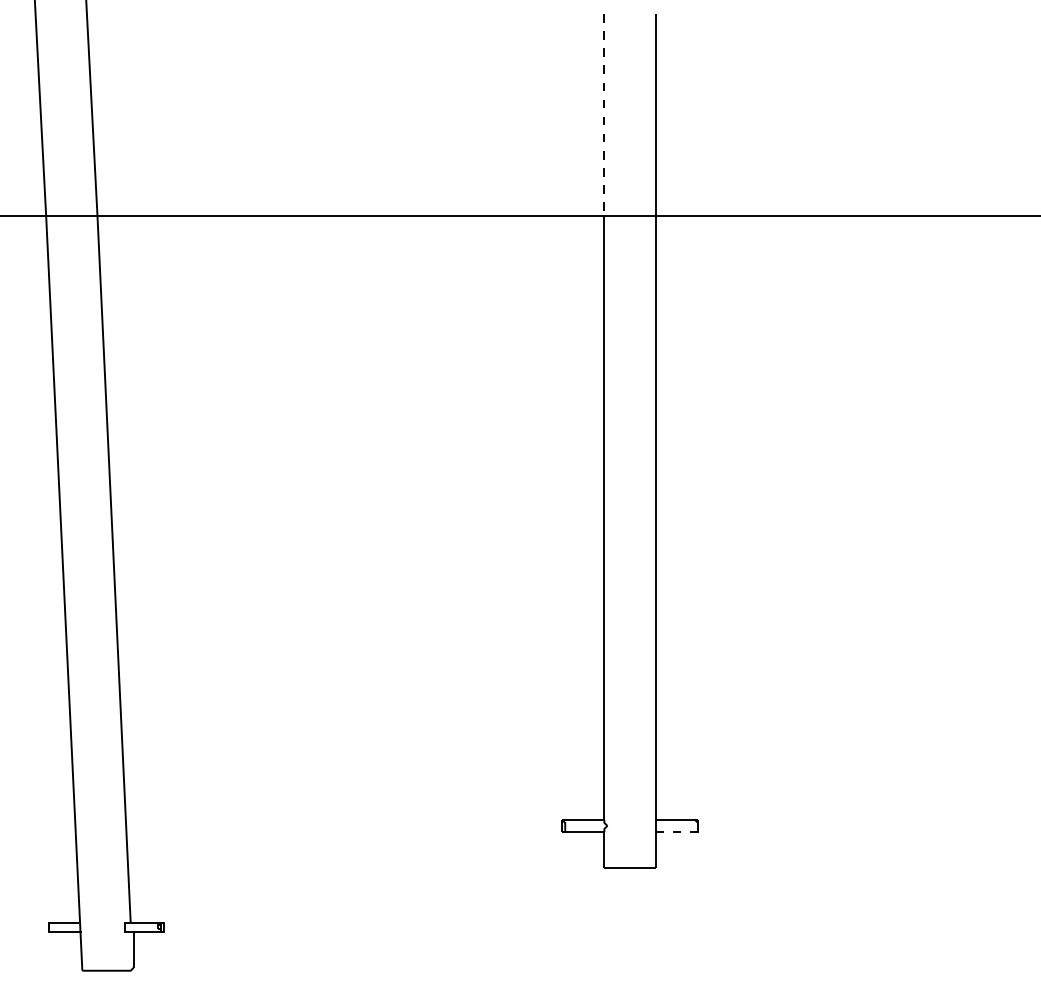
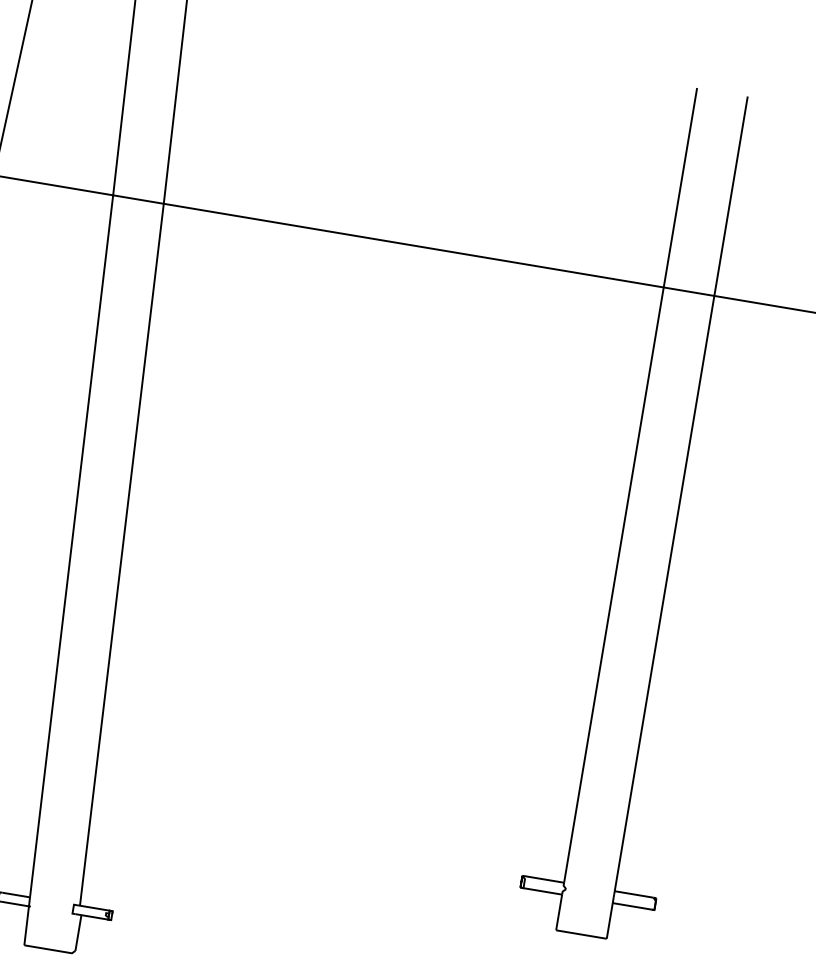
line: (604, 115) -> (680, 187), dashed -> solid
line: (675, 832) -> (632, 906), dashed -> solid

